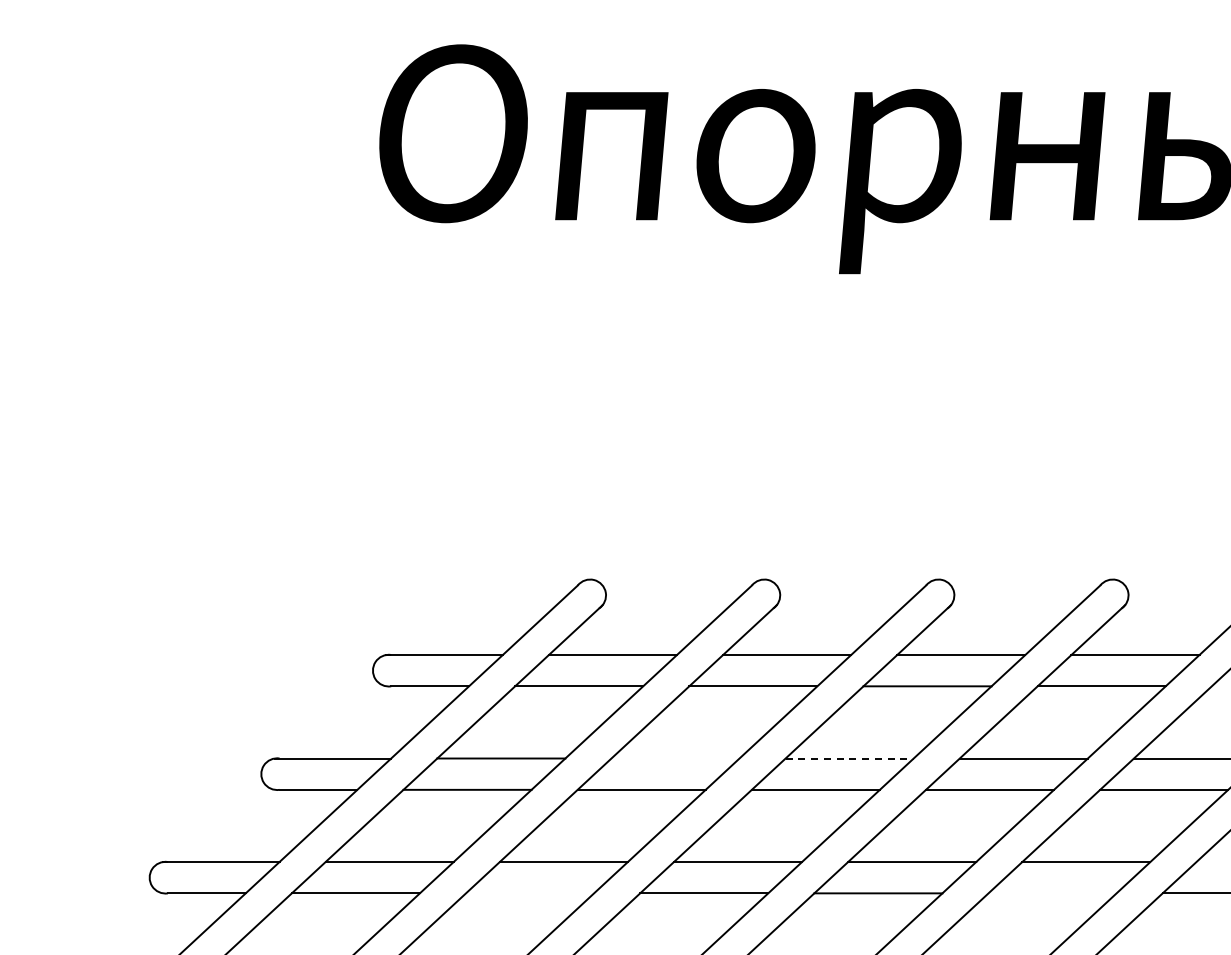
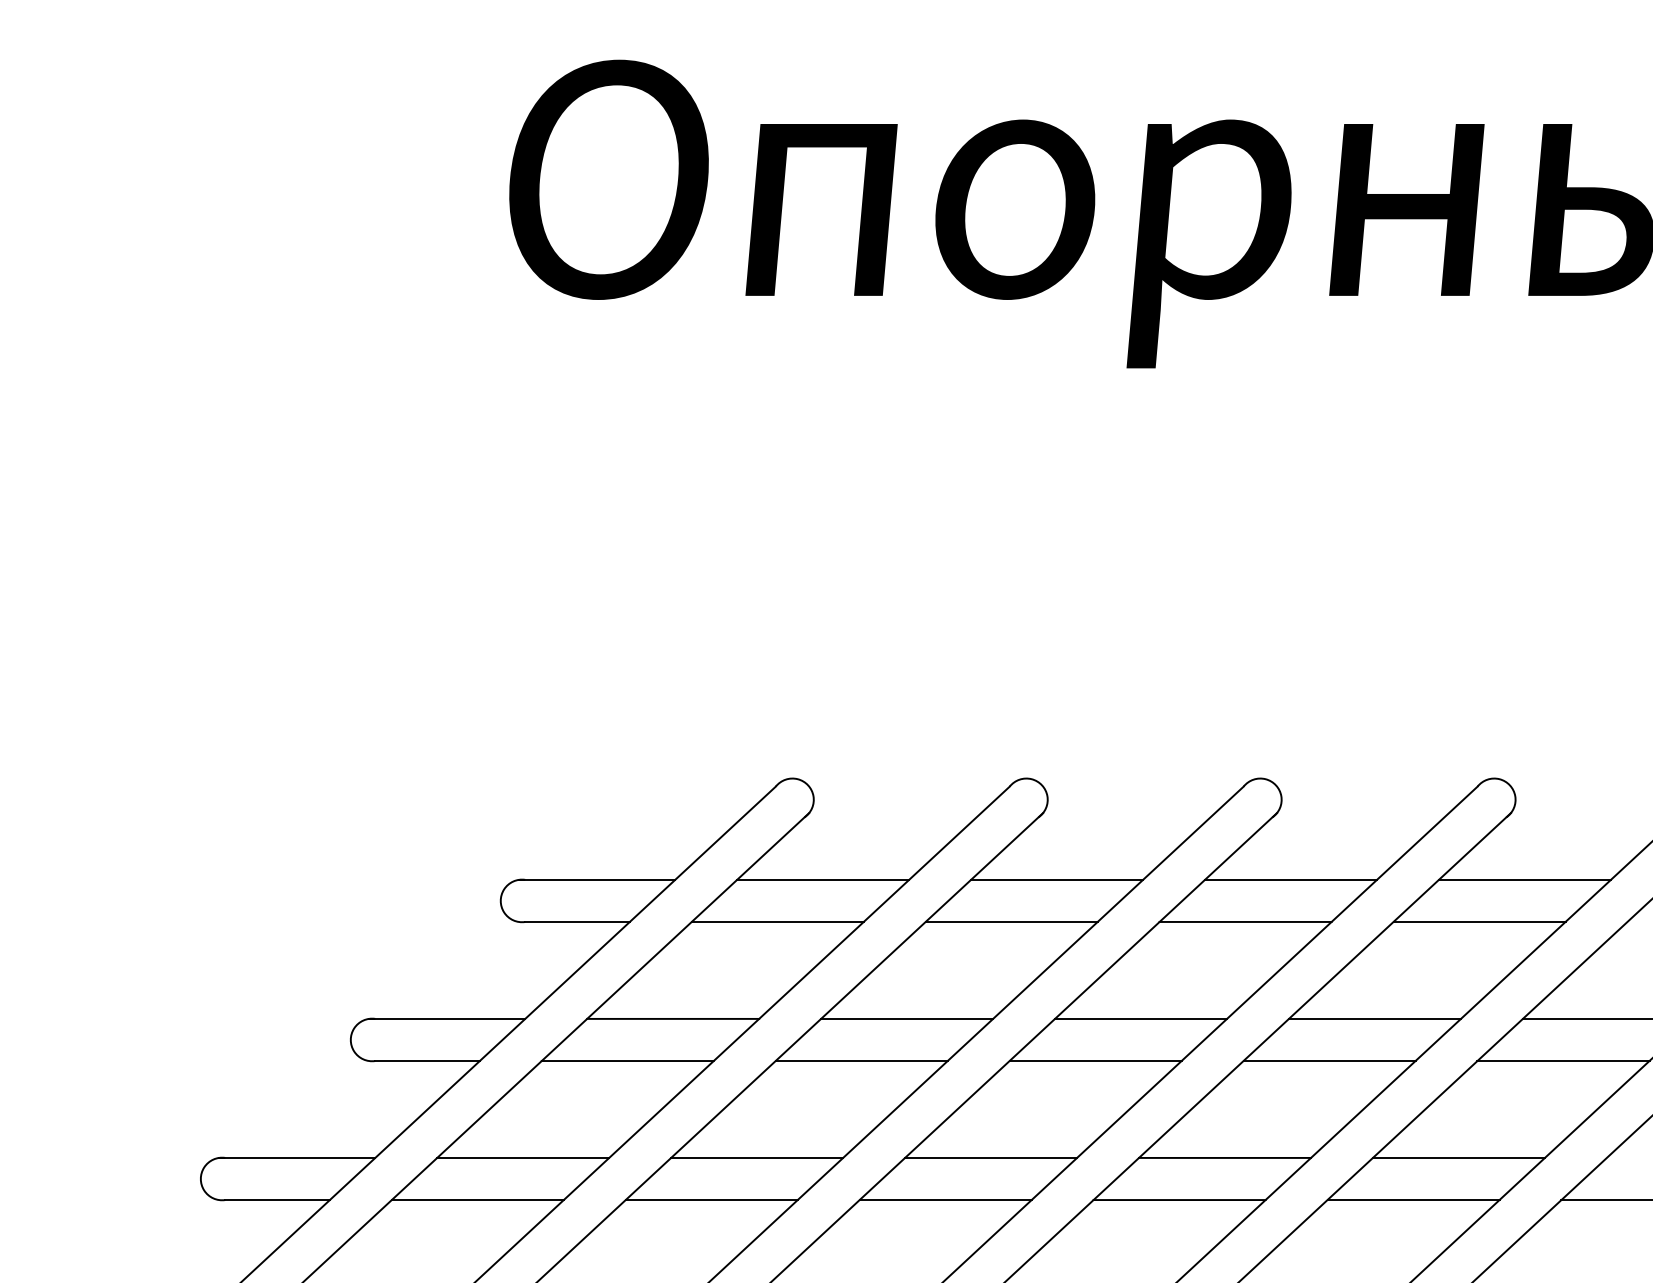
line: (675, 758) -> (907, 1018), added
line: (850, 758) -> (1142, 1018), dashed -> solid
line: (530, 893) -> (712, 1200), added
line: (1052, 893) -> (1413, 1200), added

